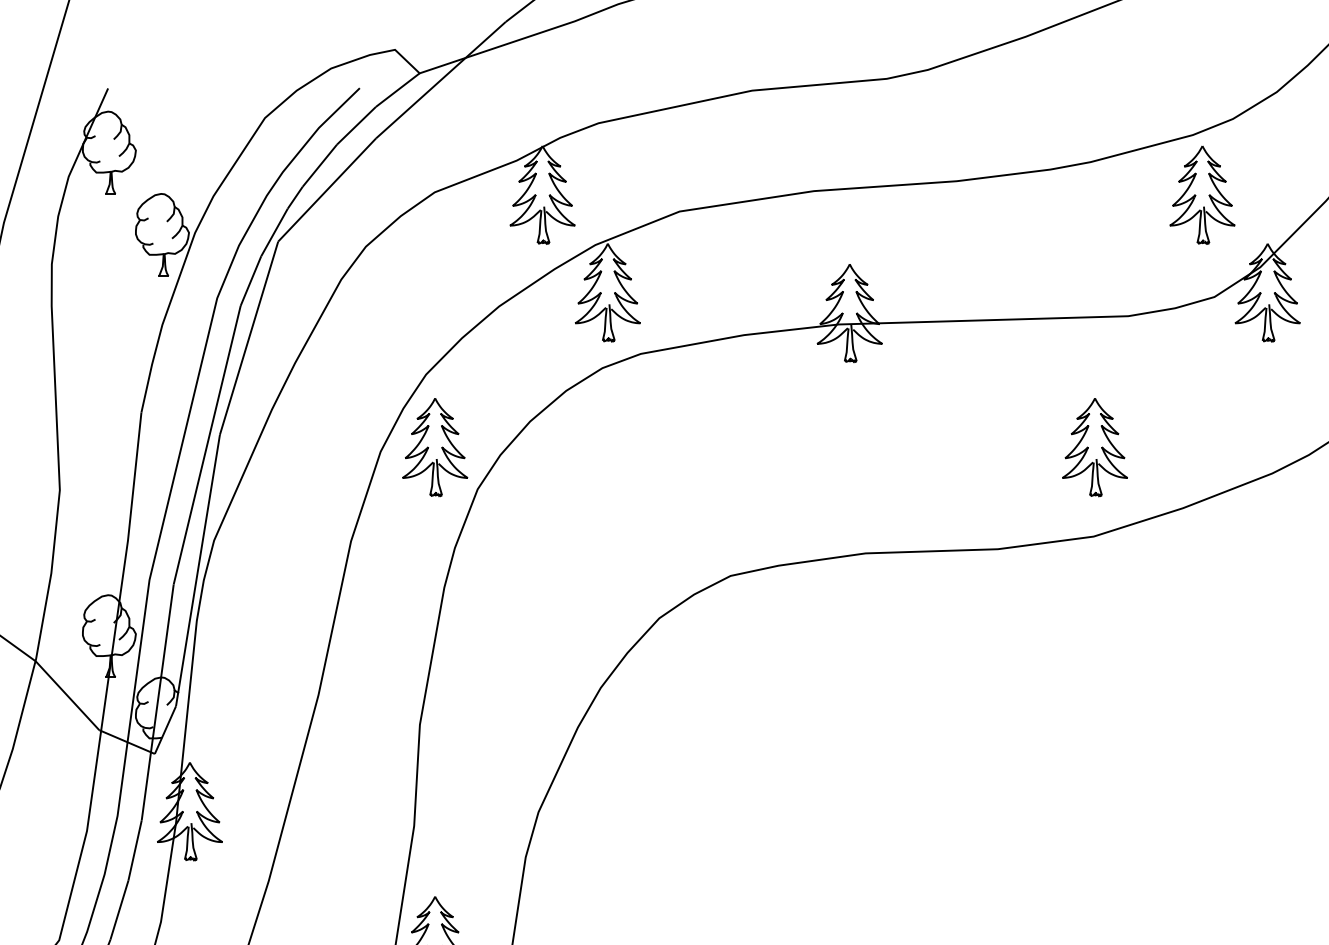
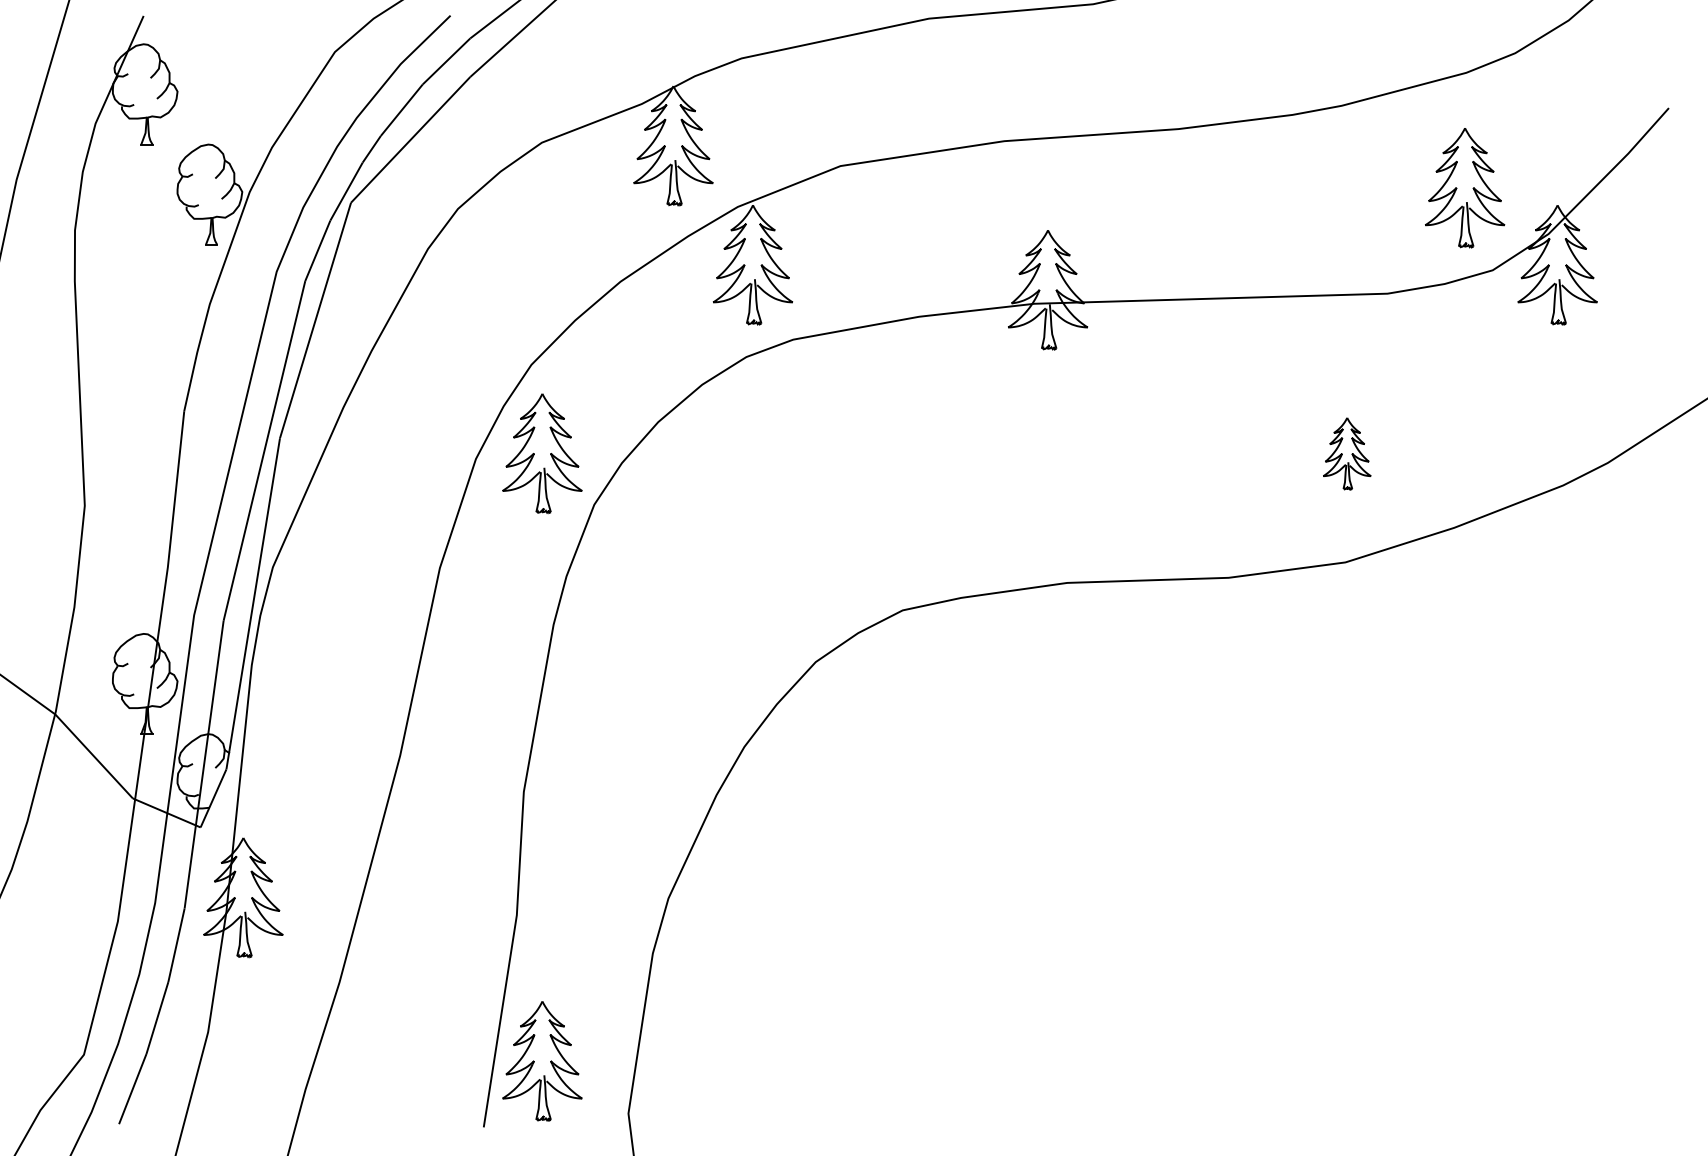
part: (1202, 195) -> (1465, 188), moved
part: (1095, 447) -> (1347, 453), size x0.6

